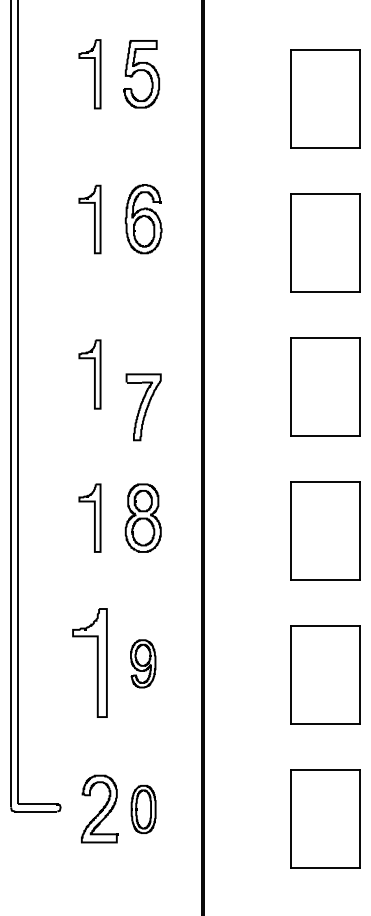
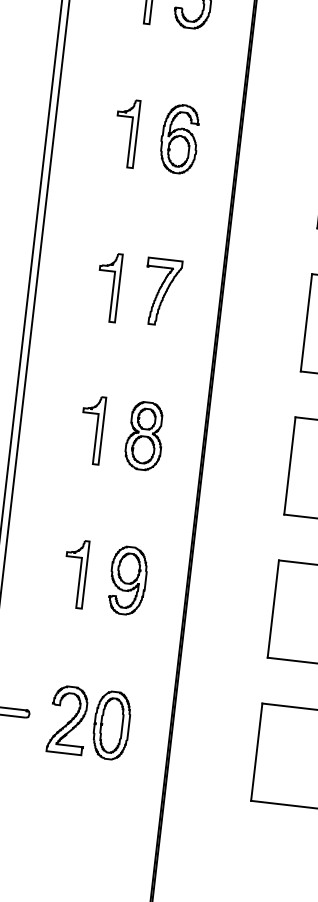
part: (143, 407) -> (161, 292), moved
part: (89, 662) -> (74, 573), size x0.62
part: (142, 663) -> (127, 580), size x1.43
part: (143, 809) -> (111, 725), size x1.43

